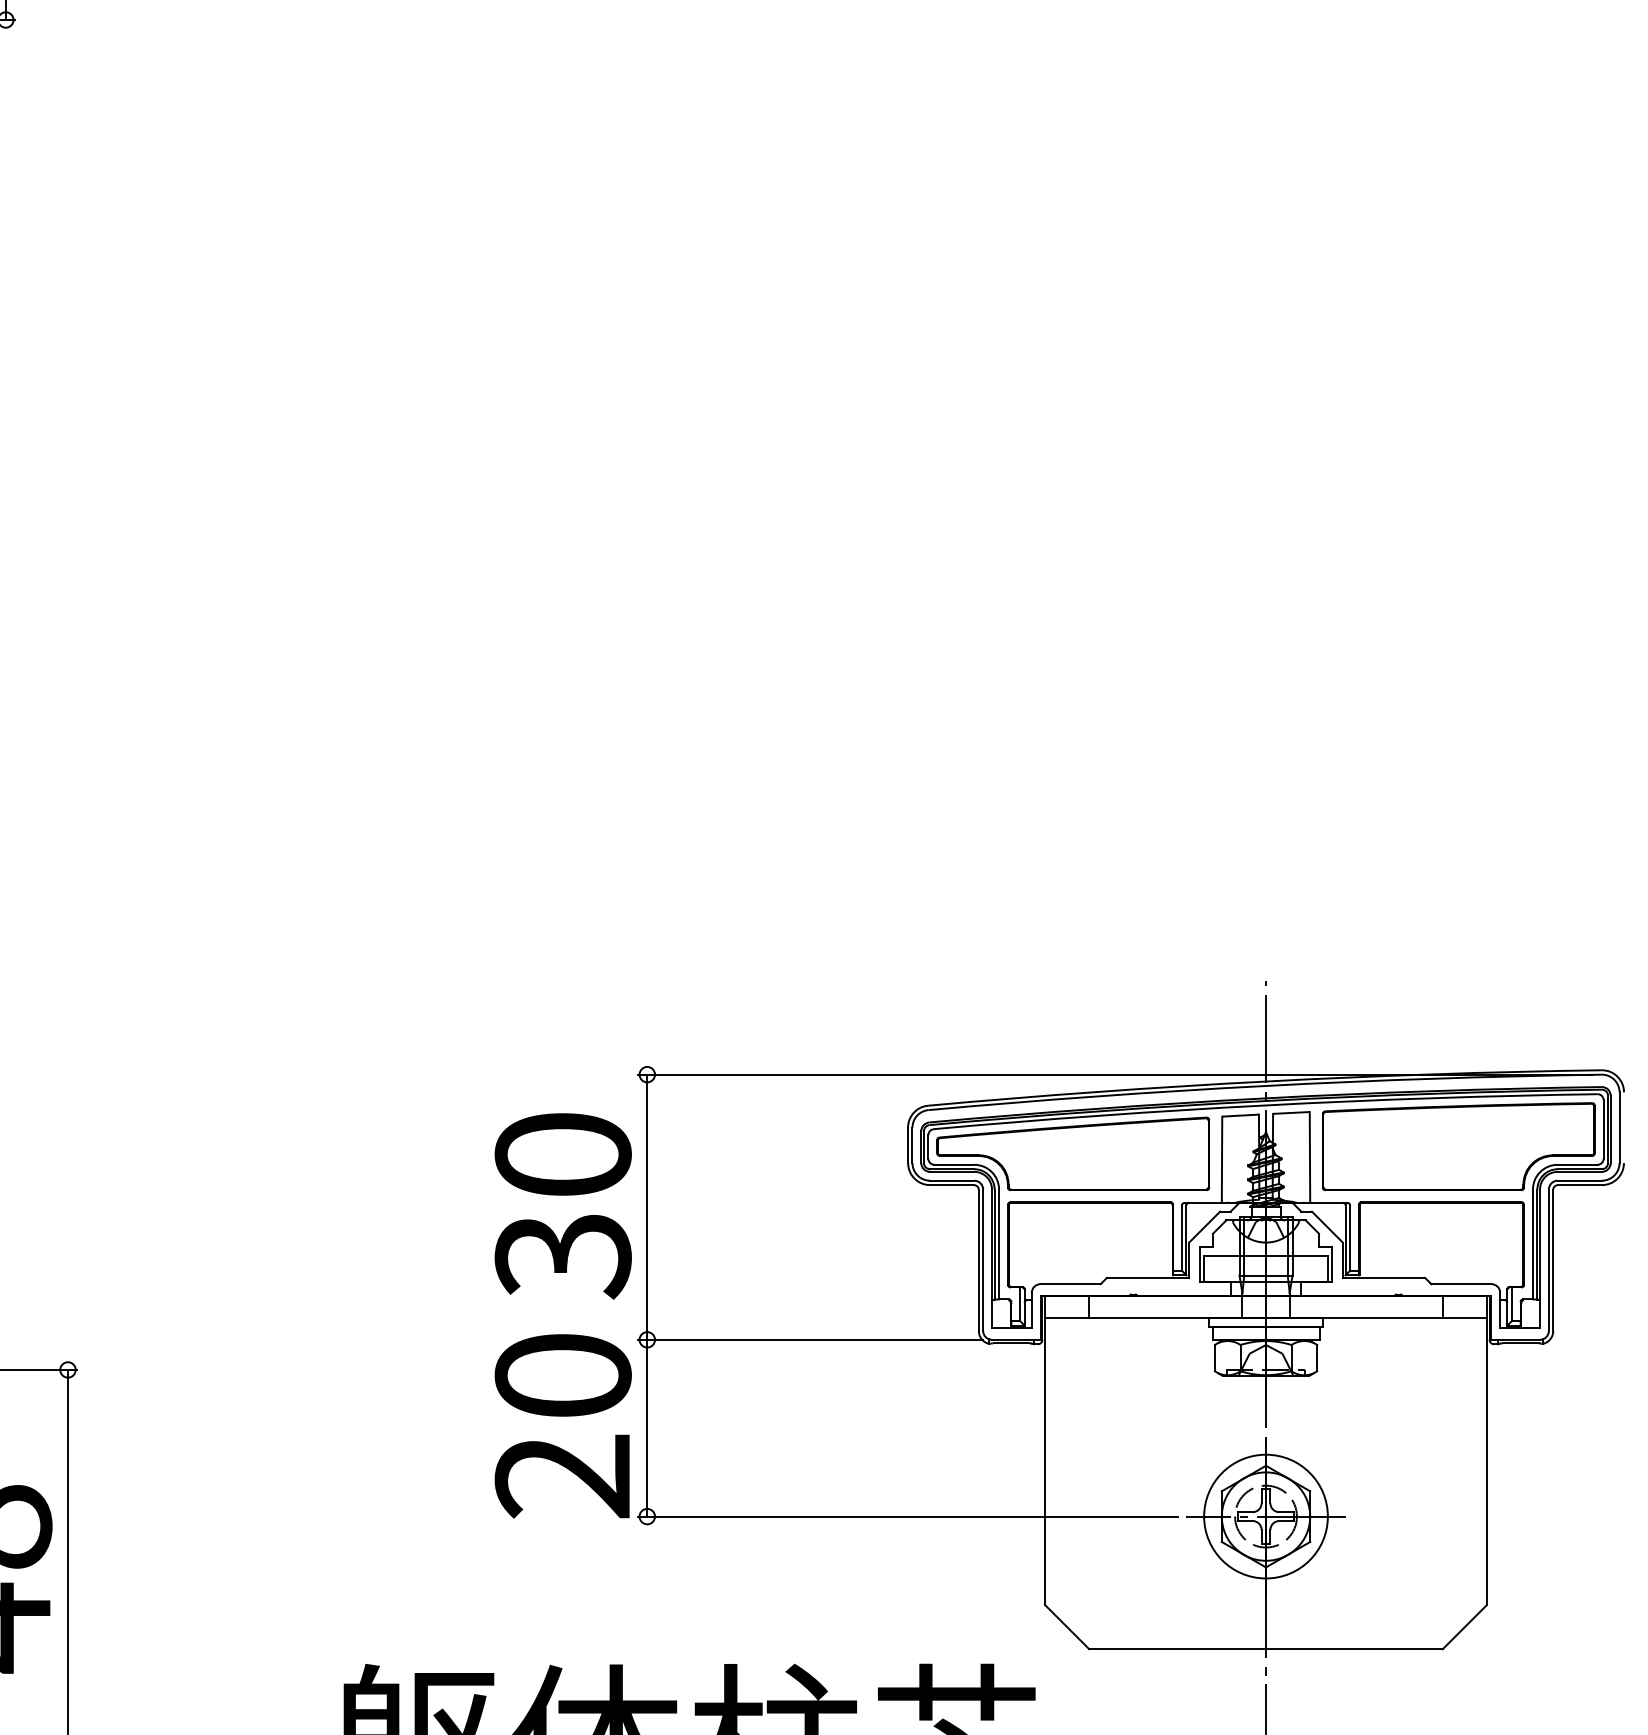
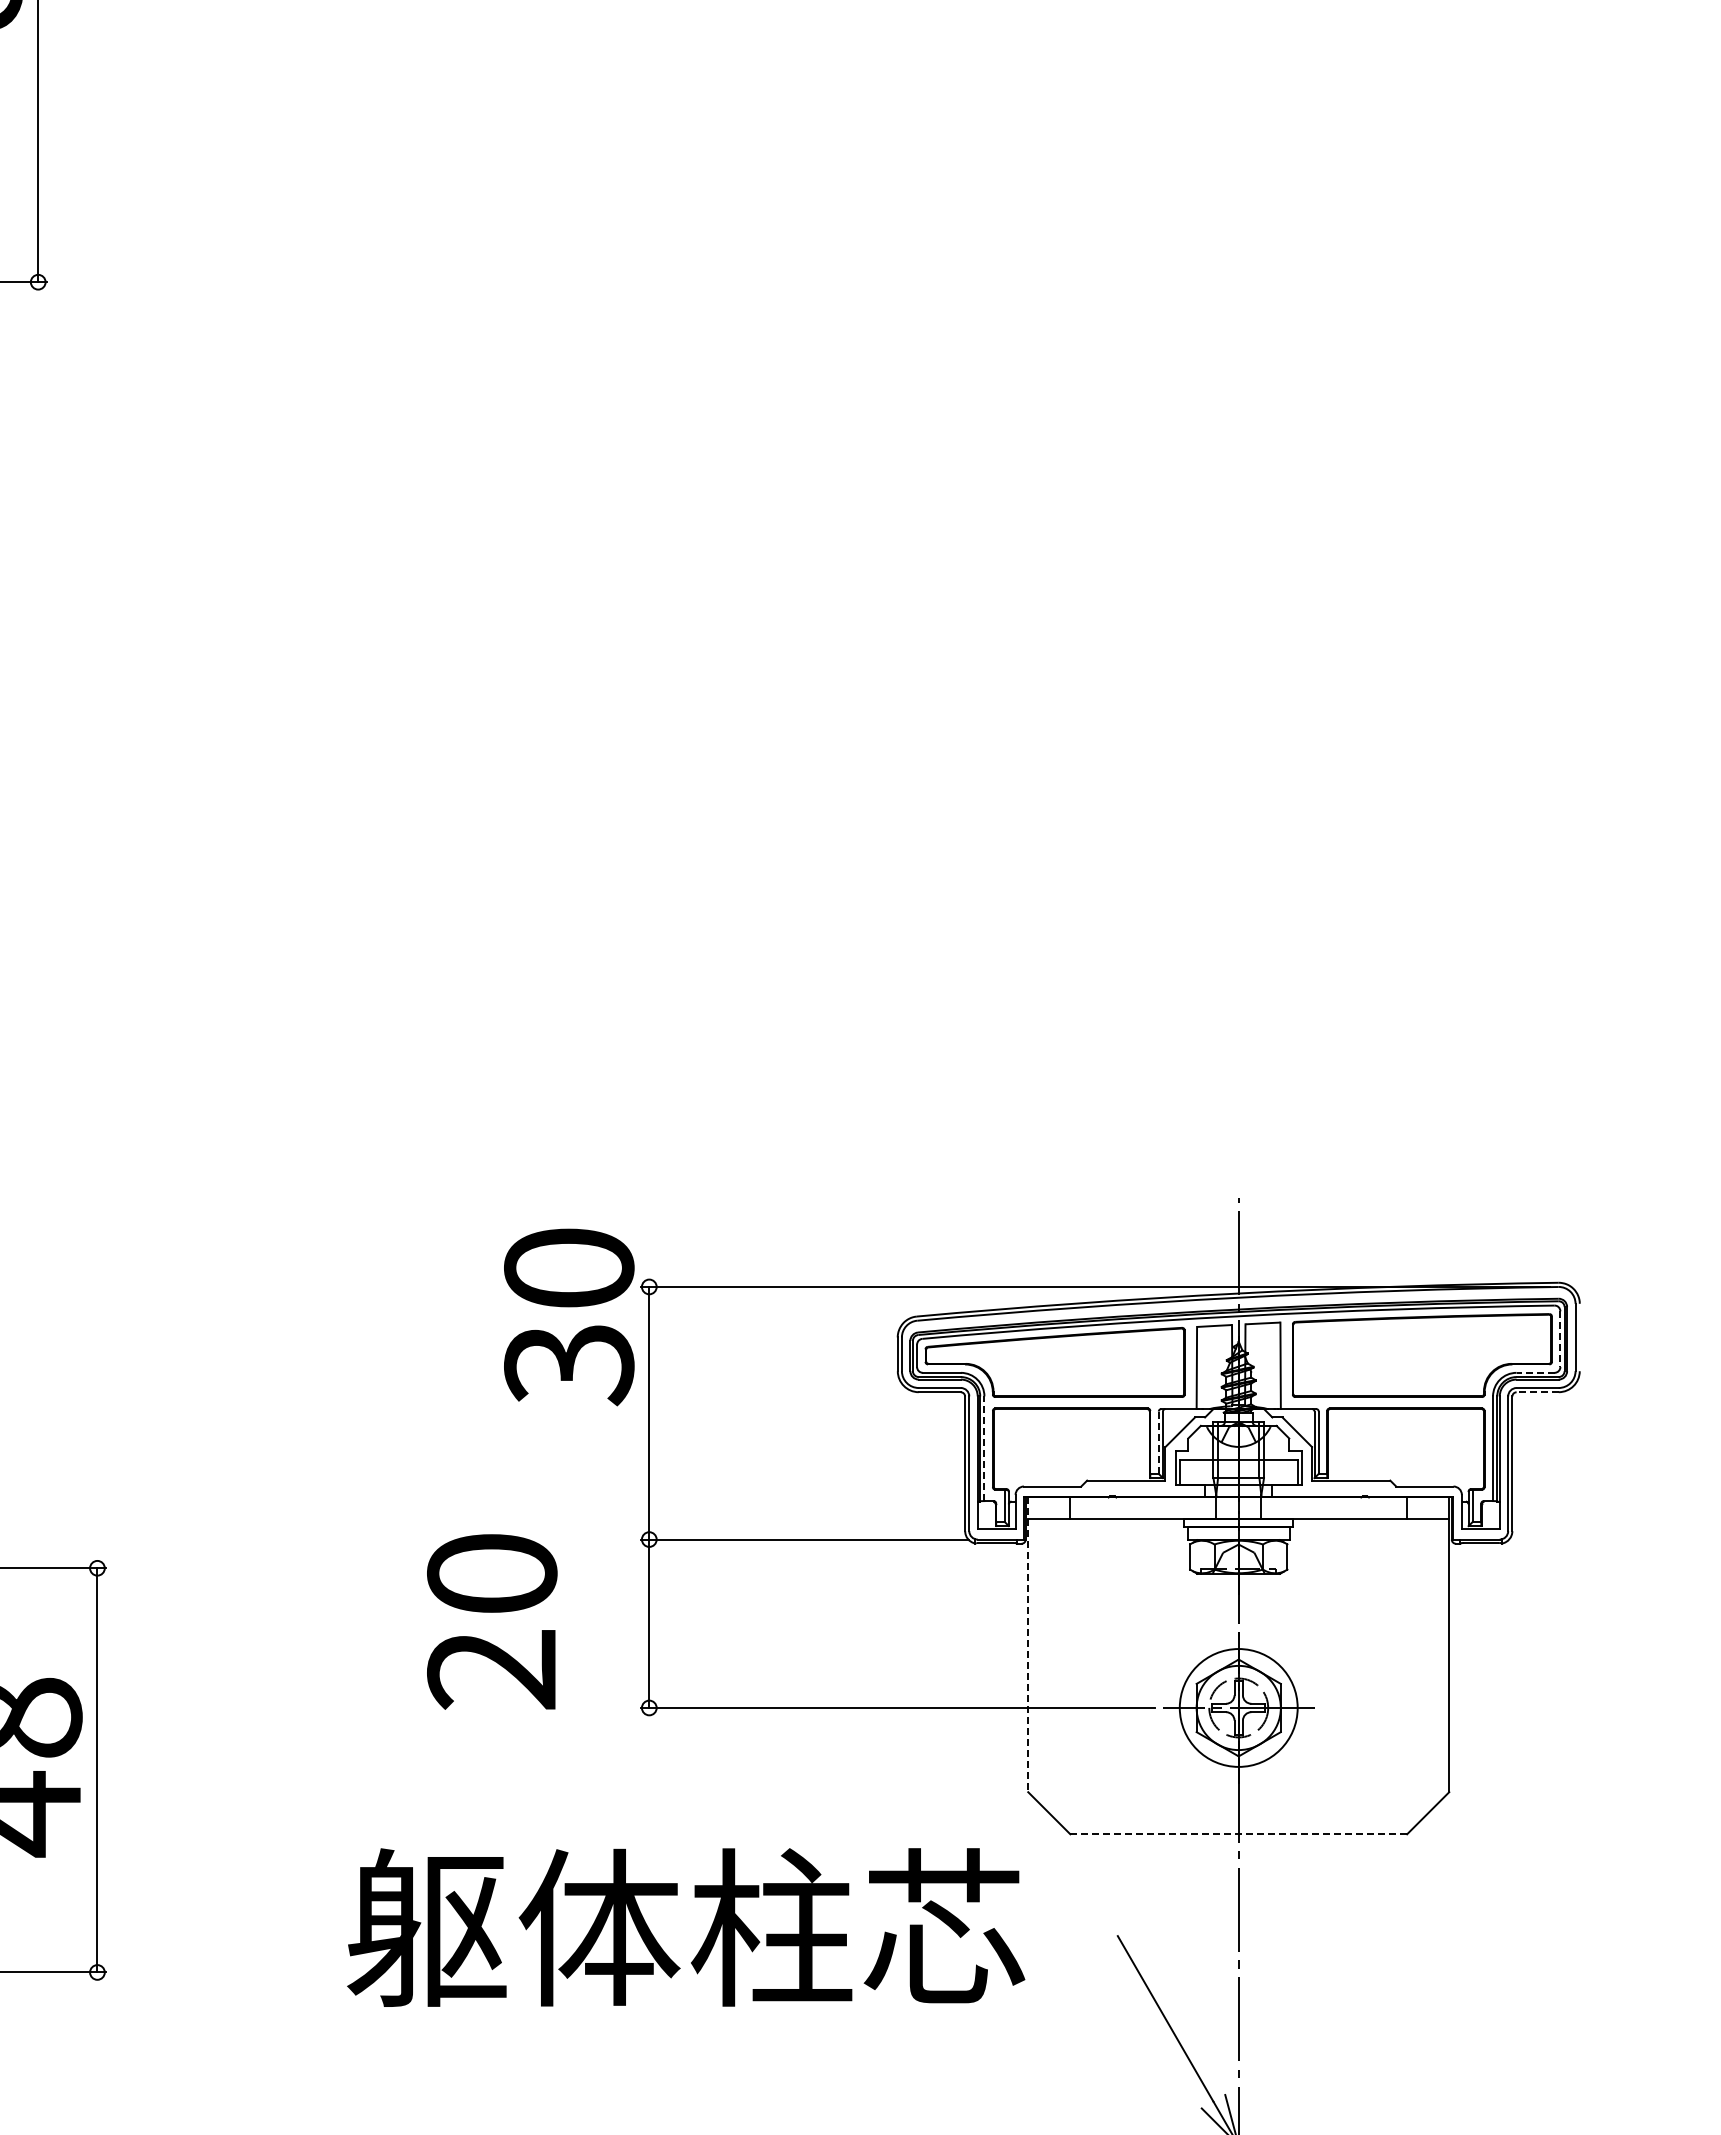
line: (1603, 1129) -> (1560, 1339), solid -> dashed
line: (1577, 1164) -> (1535, 1372), solid -> dashed
line: (1579, 1185) -> (1537, 1392), solid -> dashed
text: (563, 1206) -> (569, 1317), moved
line: (1181, 1238) -> (1158, 1443), solid -> dashed
line: (999, 1244) -> (984, 1448), solid -> dashed
text: (563, 1425) -> (492, 1621), moved
line: (1045, 1451) -> (1028, 1645), solid -> dashed
line: (1265, 1649) -> (1238, 1834), solid -> dashed

